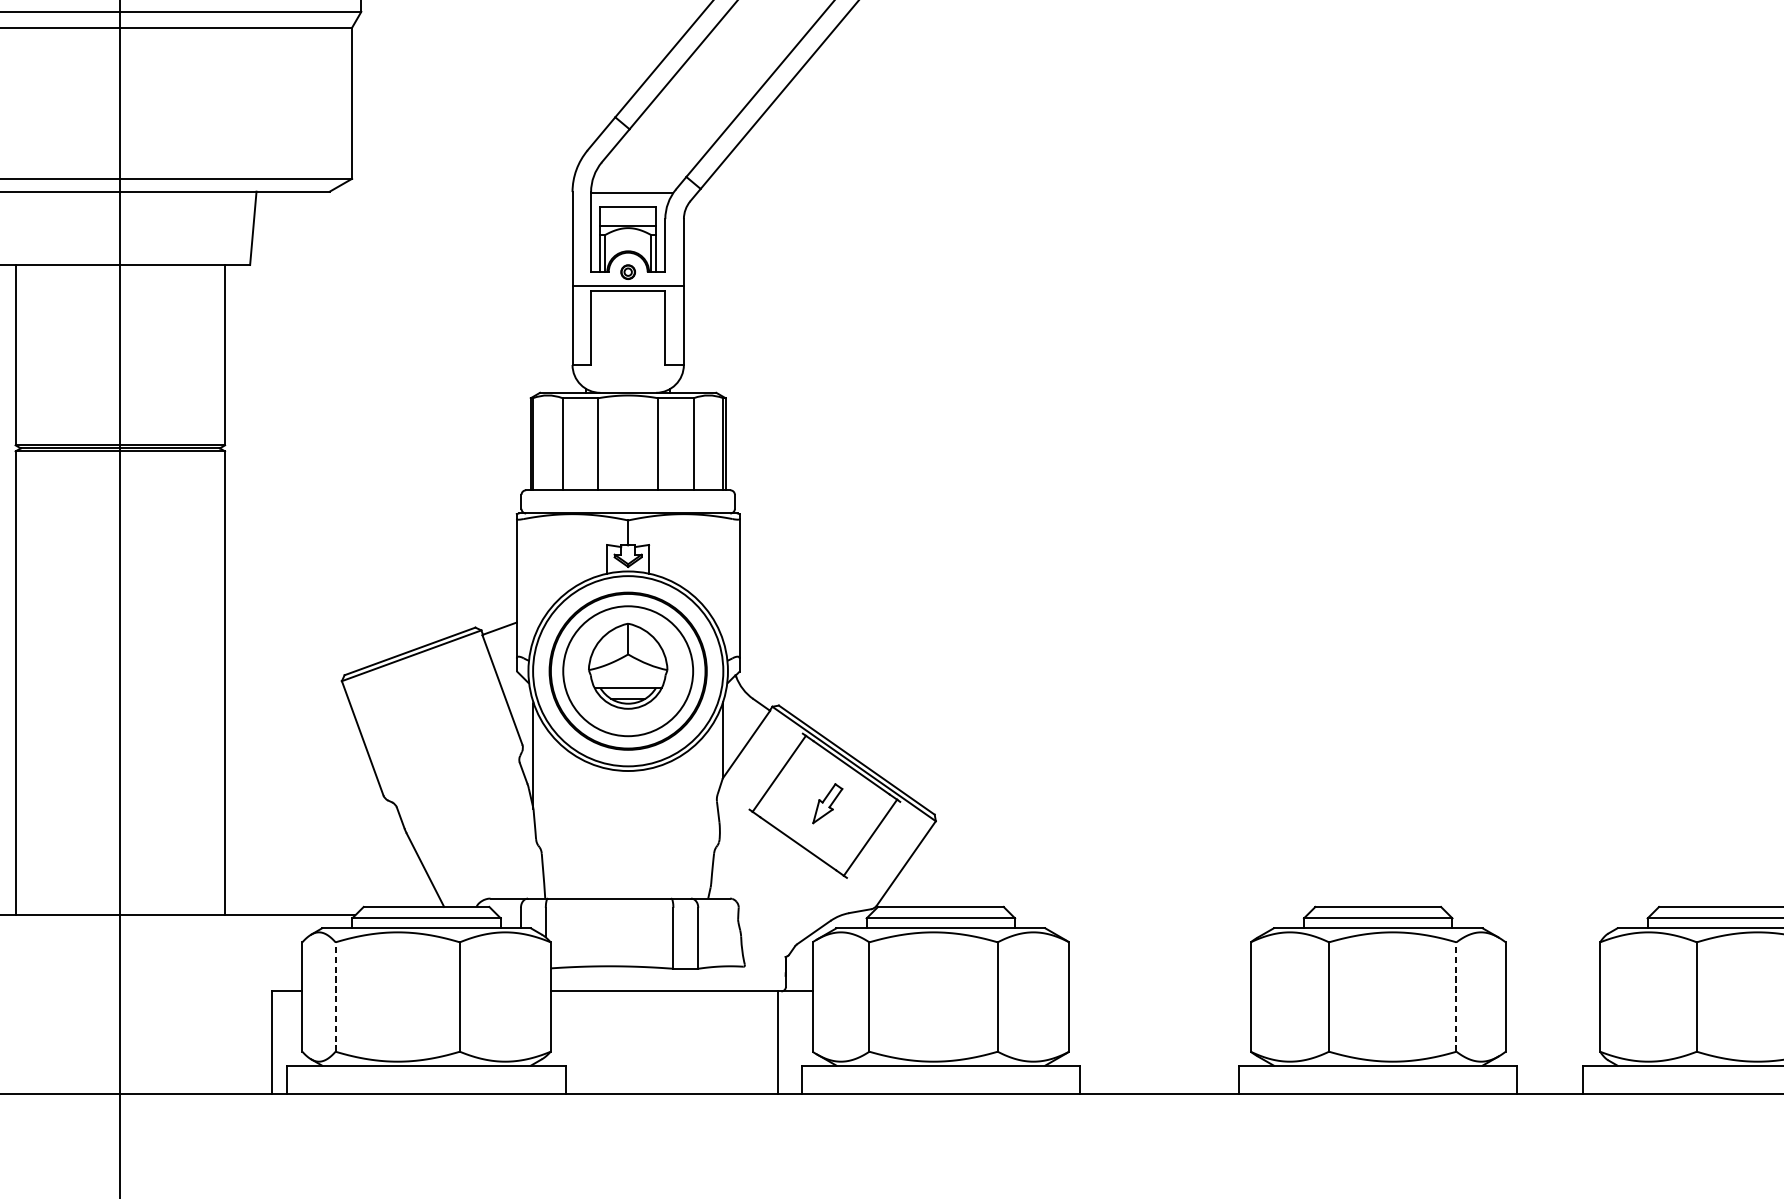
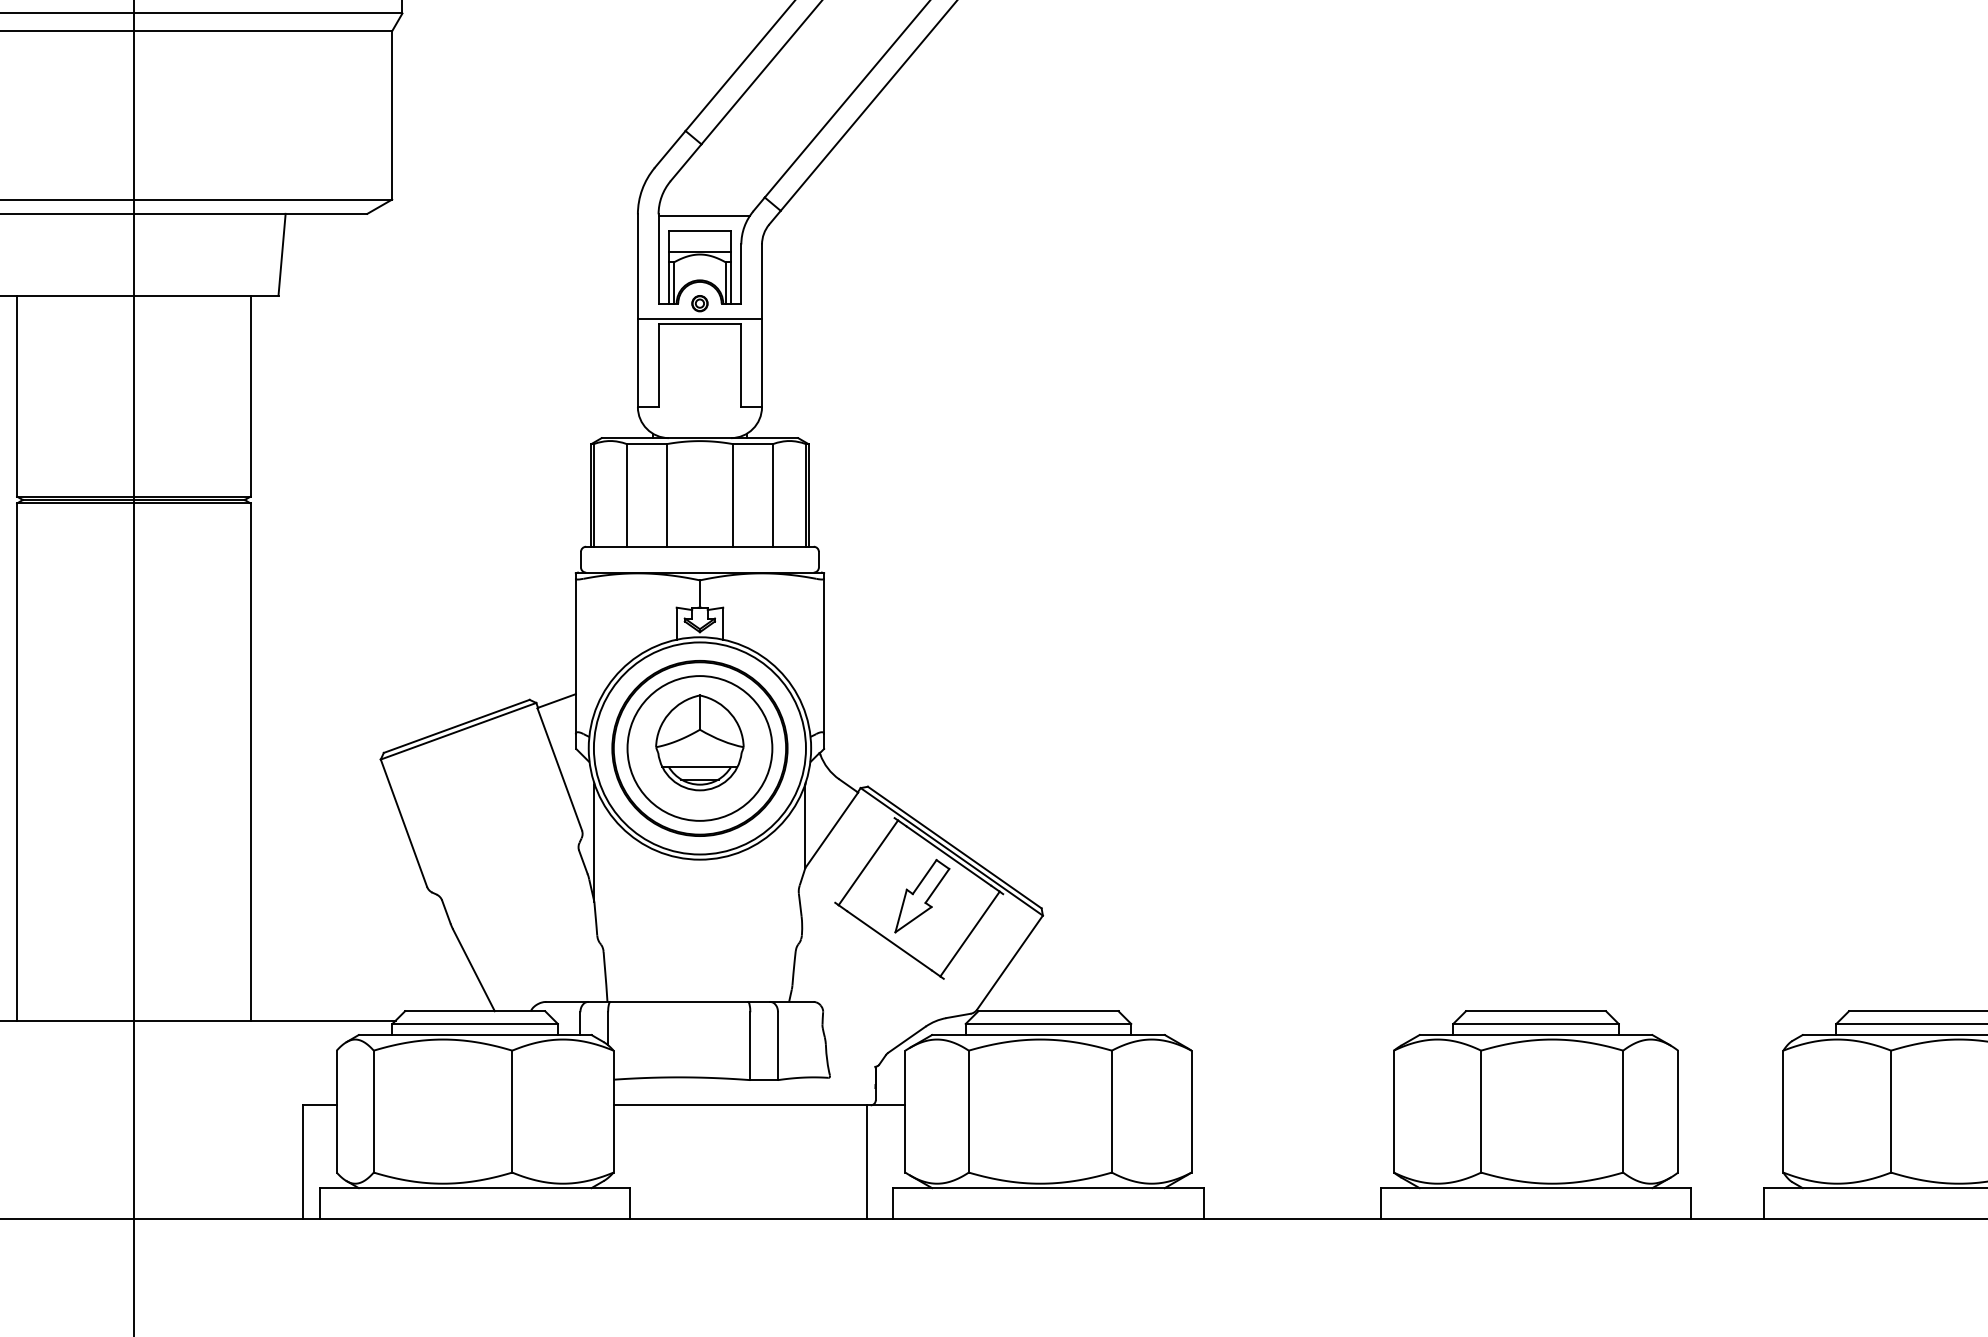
part: (827, 803) -> (922, 895), size x1.67
line: (335, 996) -> (373, 1111), dashed -> solid
line: (1456, 996) -> (1623, 1111), dashed -> solid

